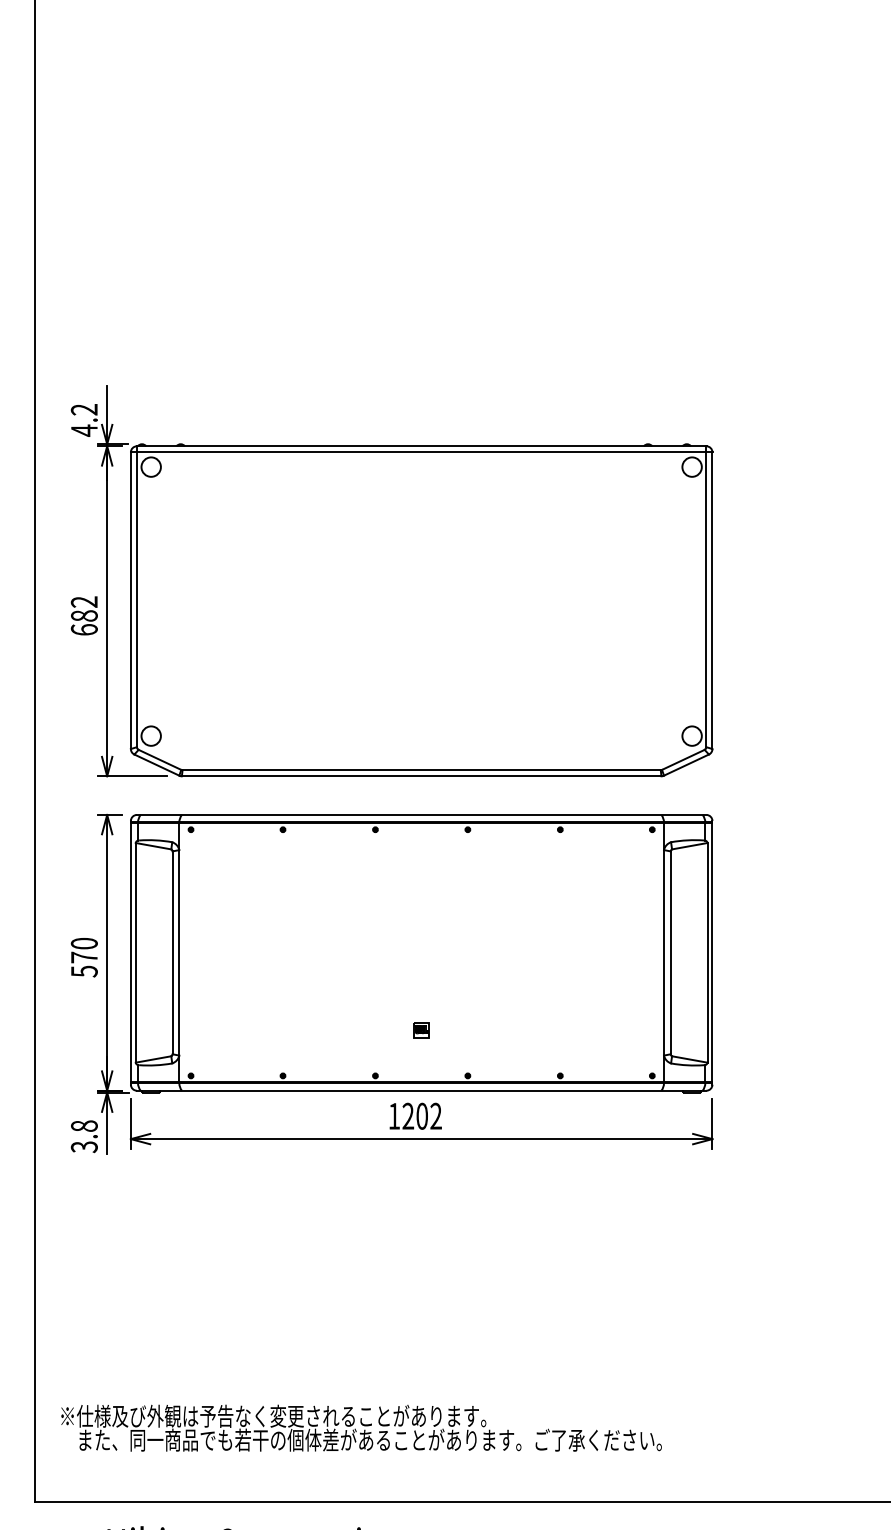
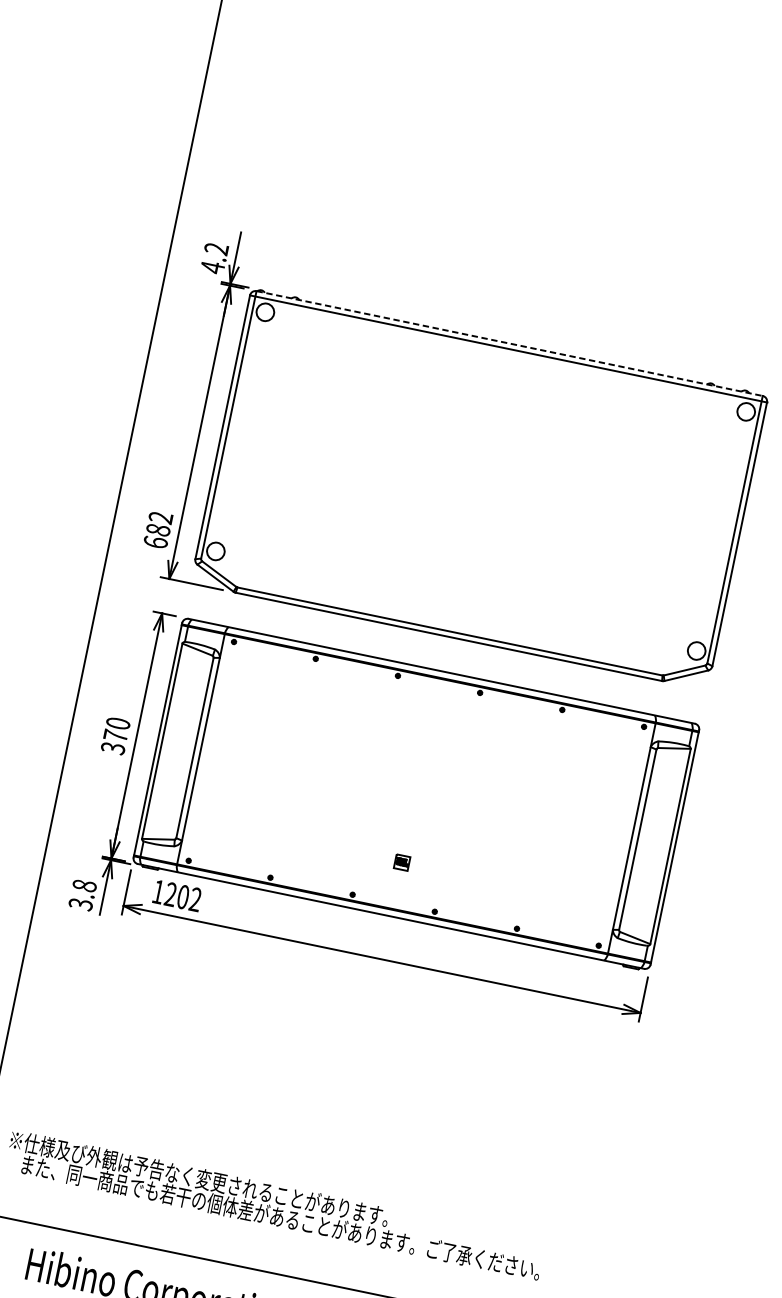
line: (421, 446) -> (509, 343), solid -> dashed
text: (83, 615) -> (157, 529), moved
text: (83, 970) -> (112, 747), 570 -> 370
text: (415, 1115) -> (177, 895), moved

